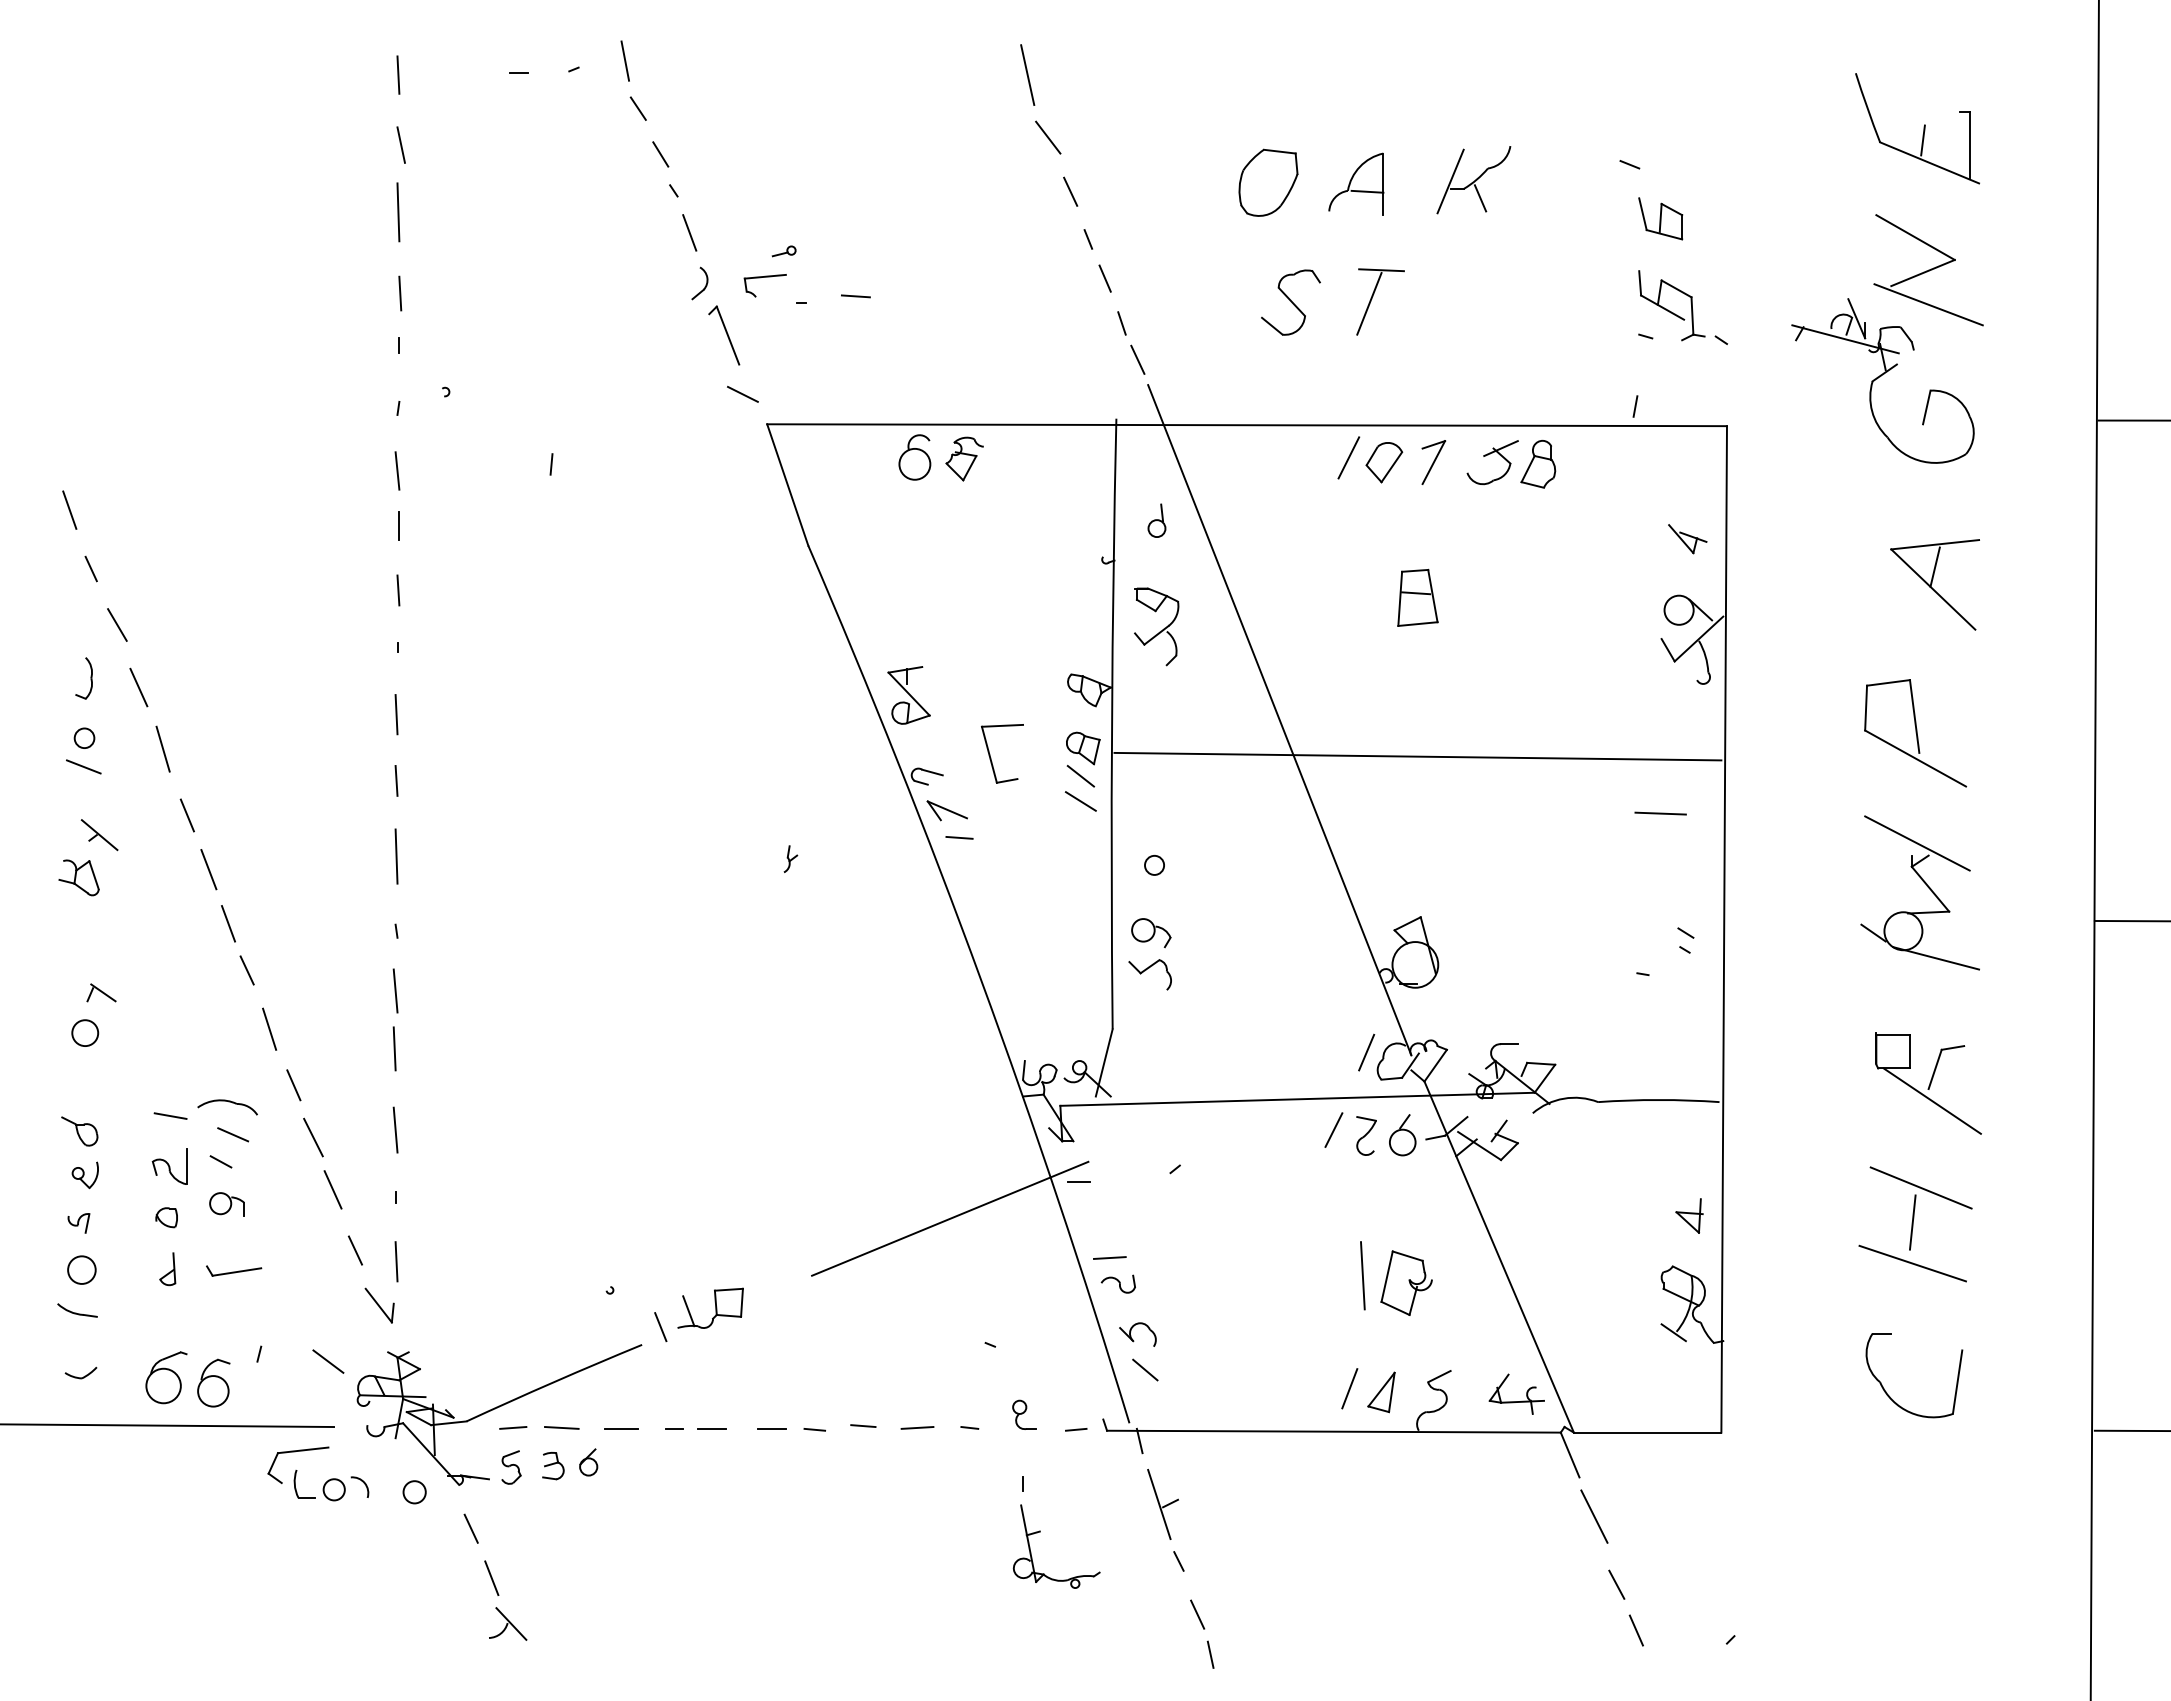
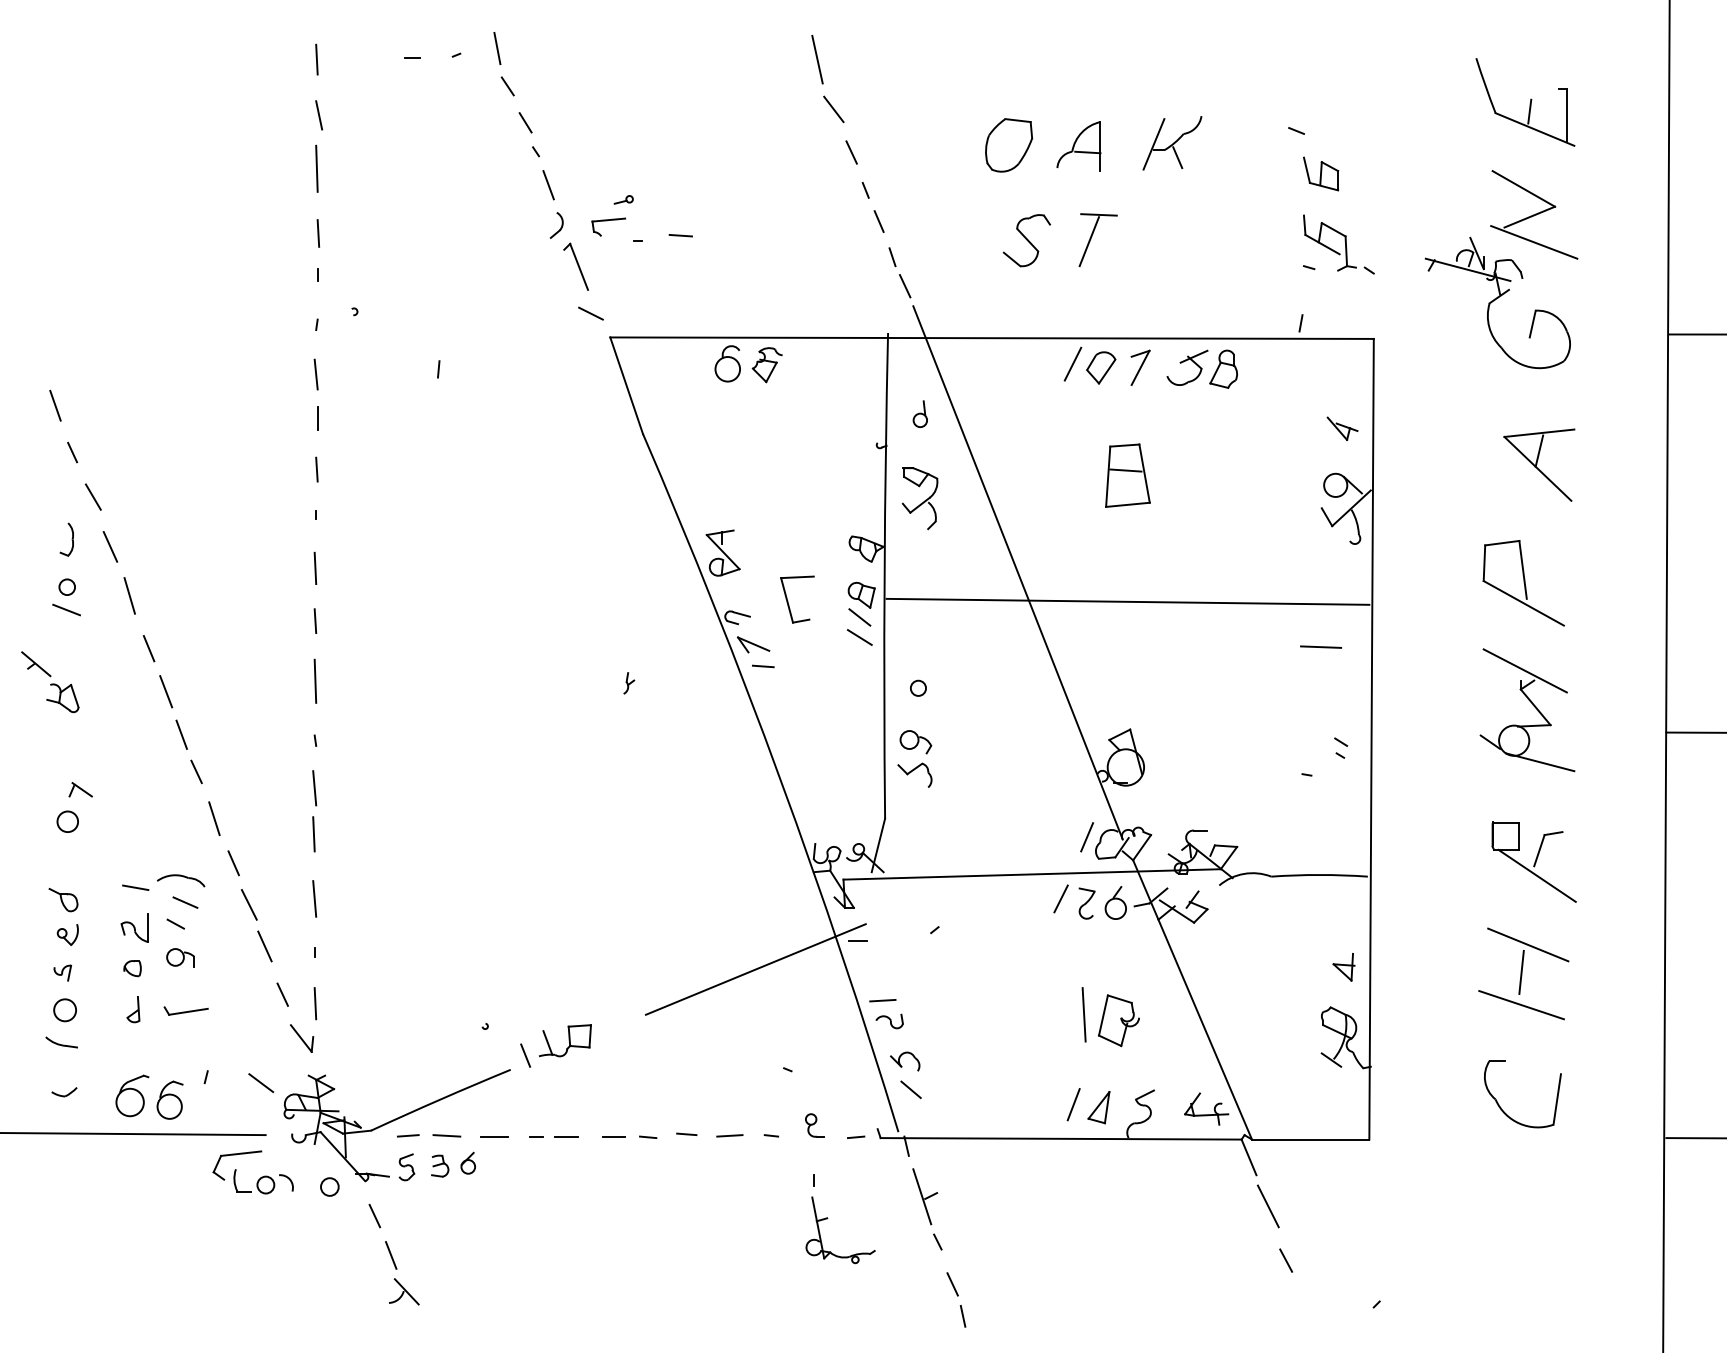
part: (1417, 597) -> (1127, 475), size x1.4
part: (99, 835) -> (36, 664), moved
line: (1635, 1630) -> (1301, 1296), removed

